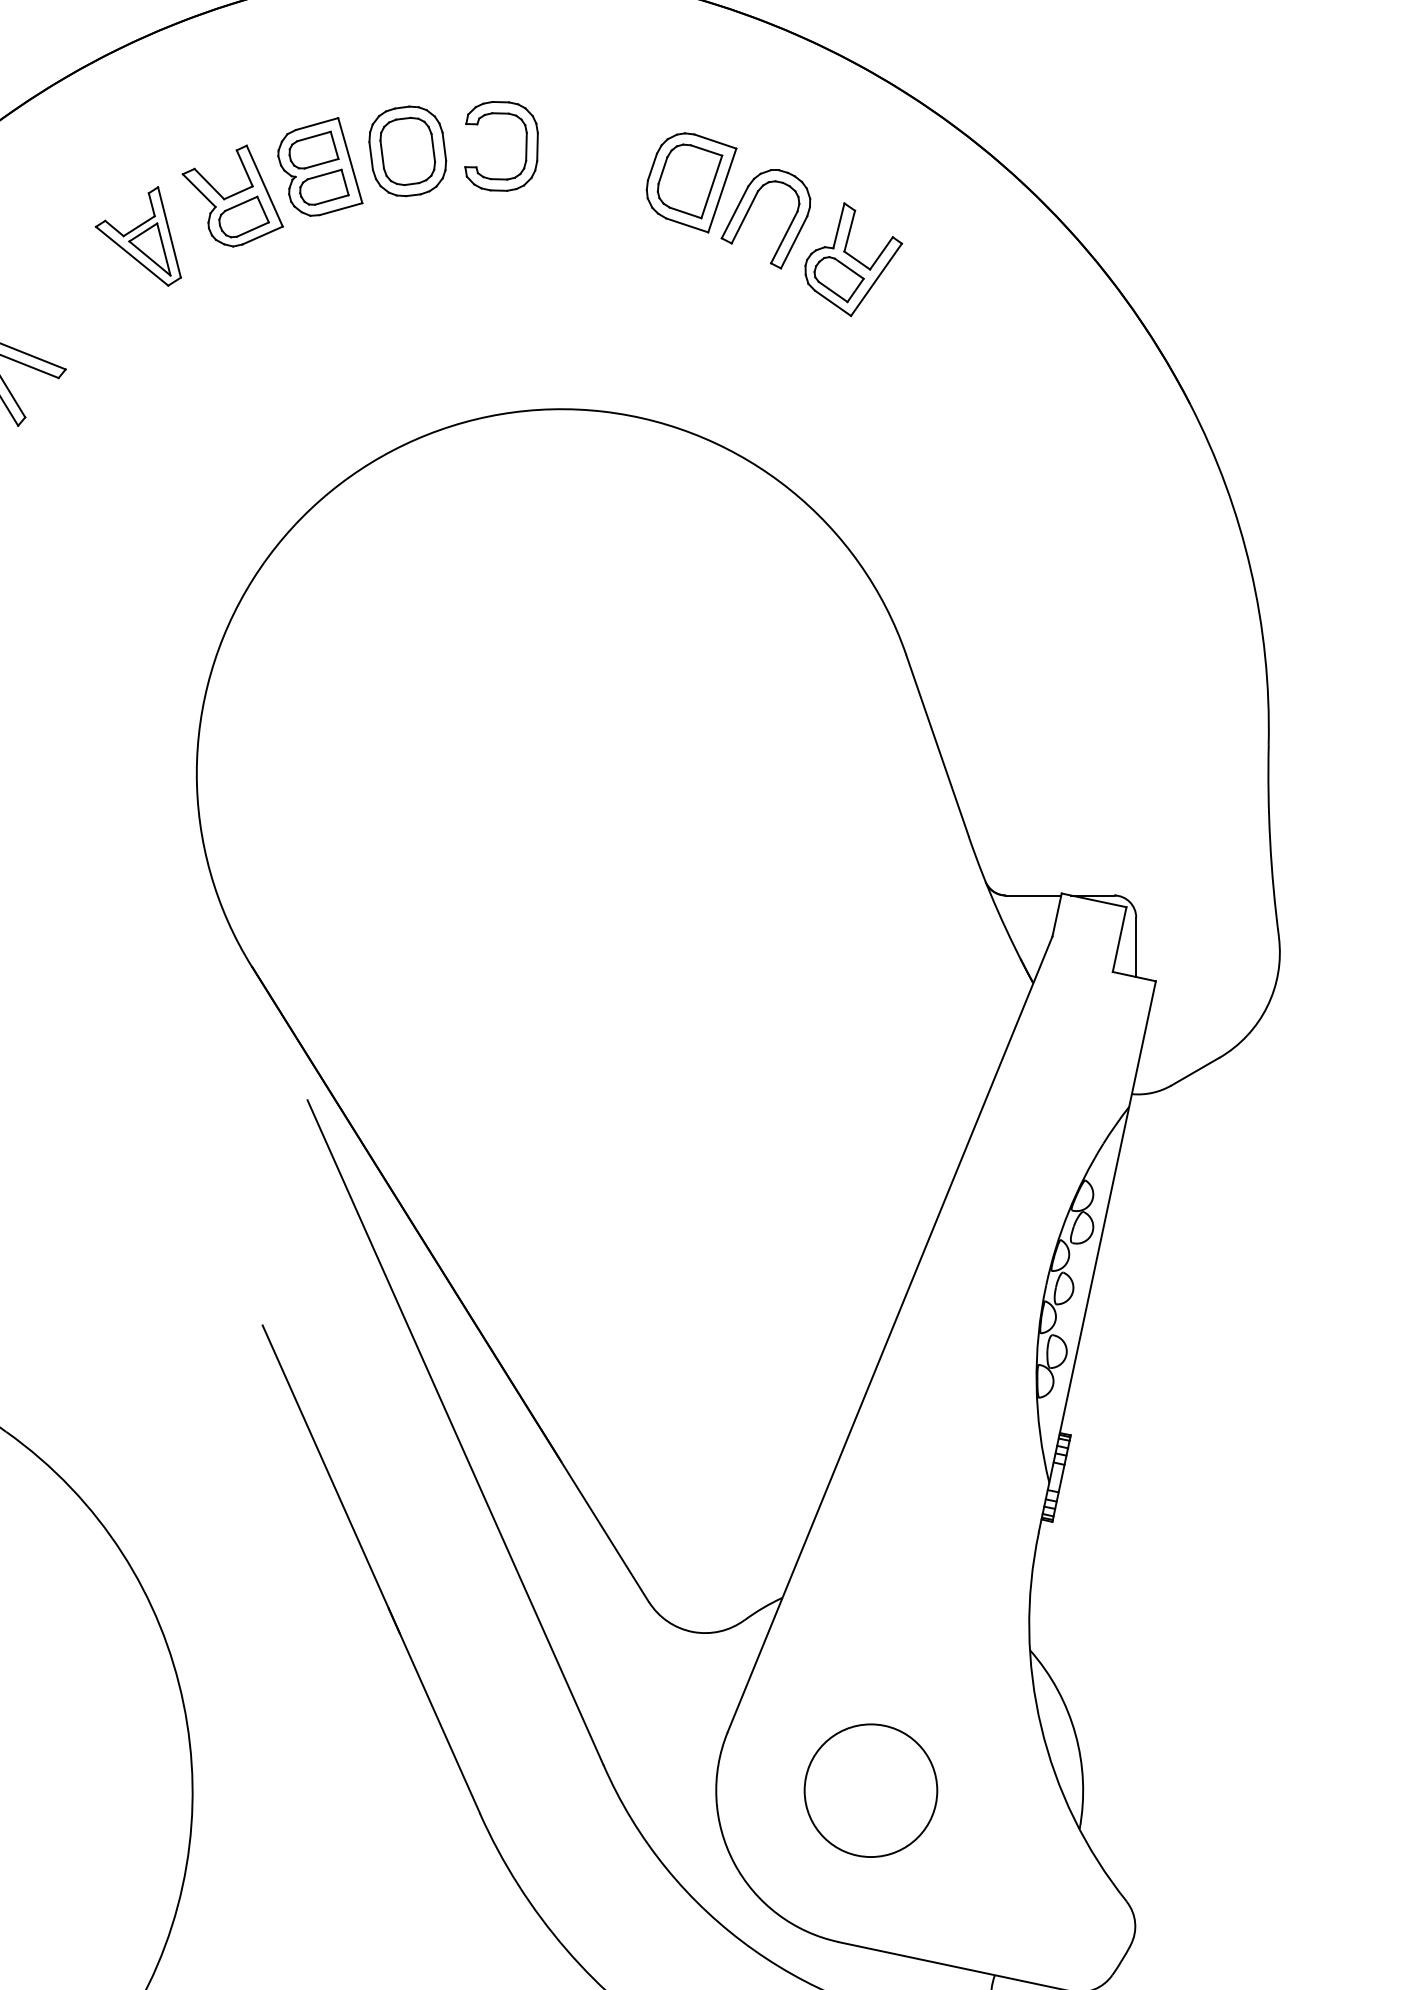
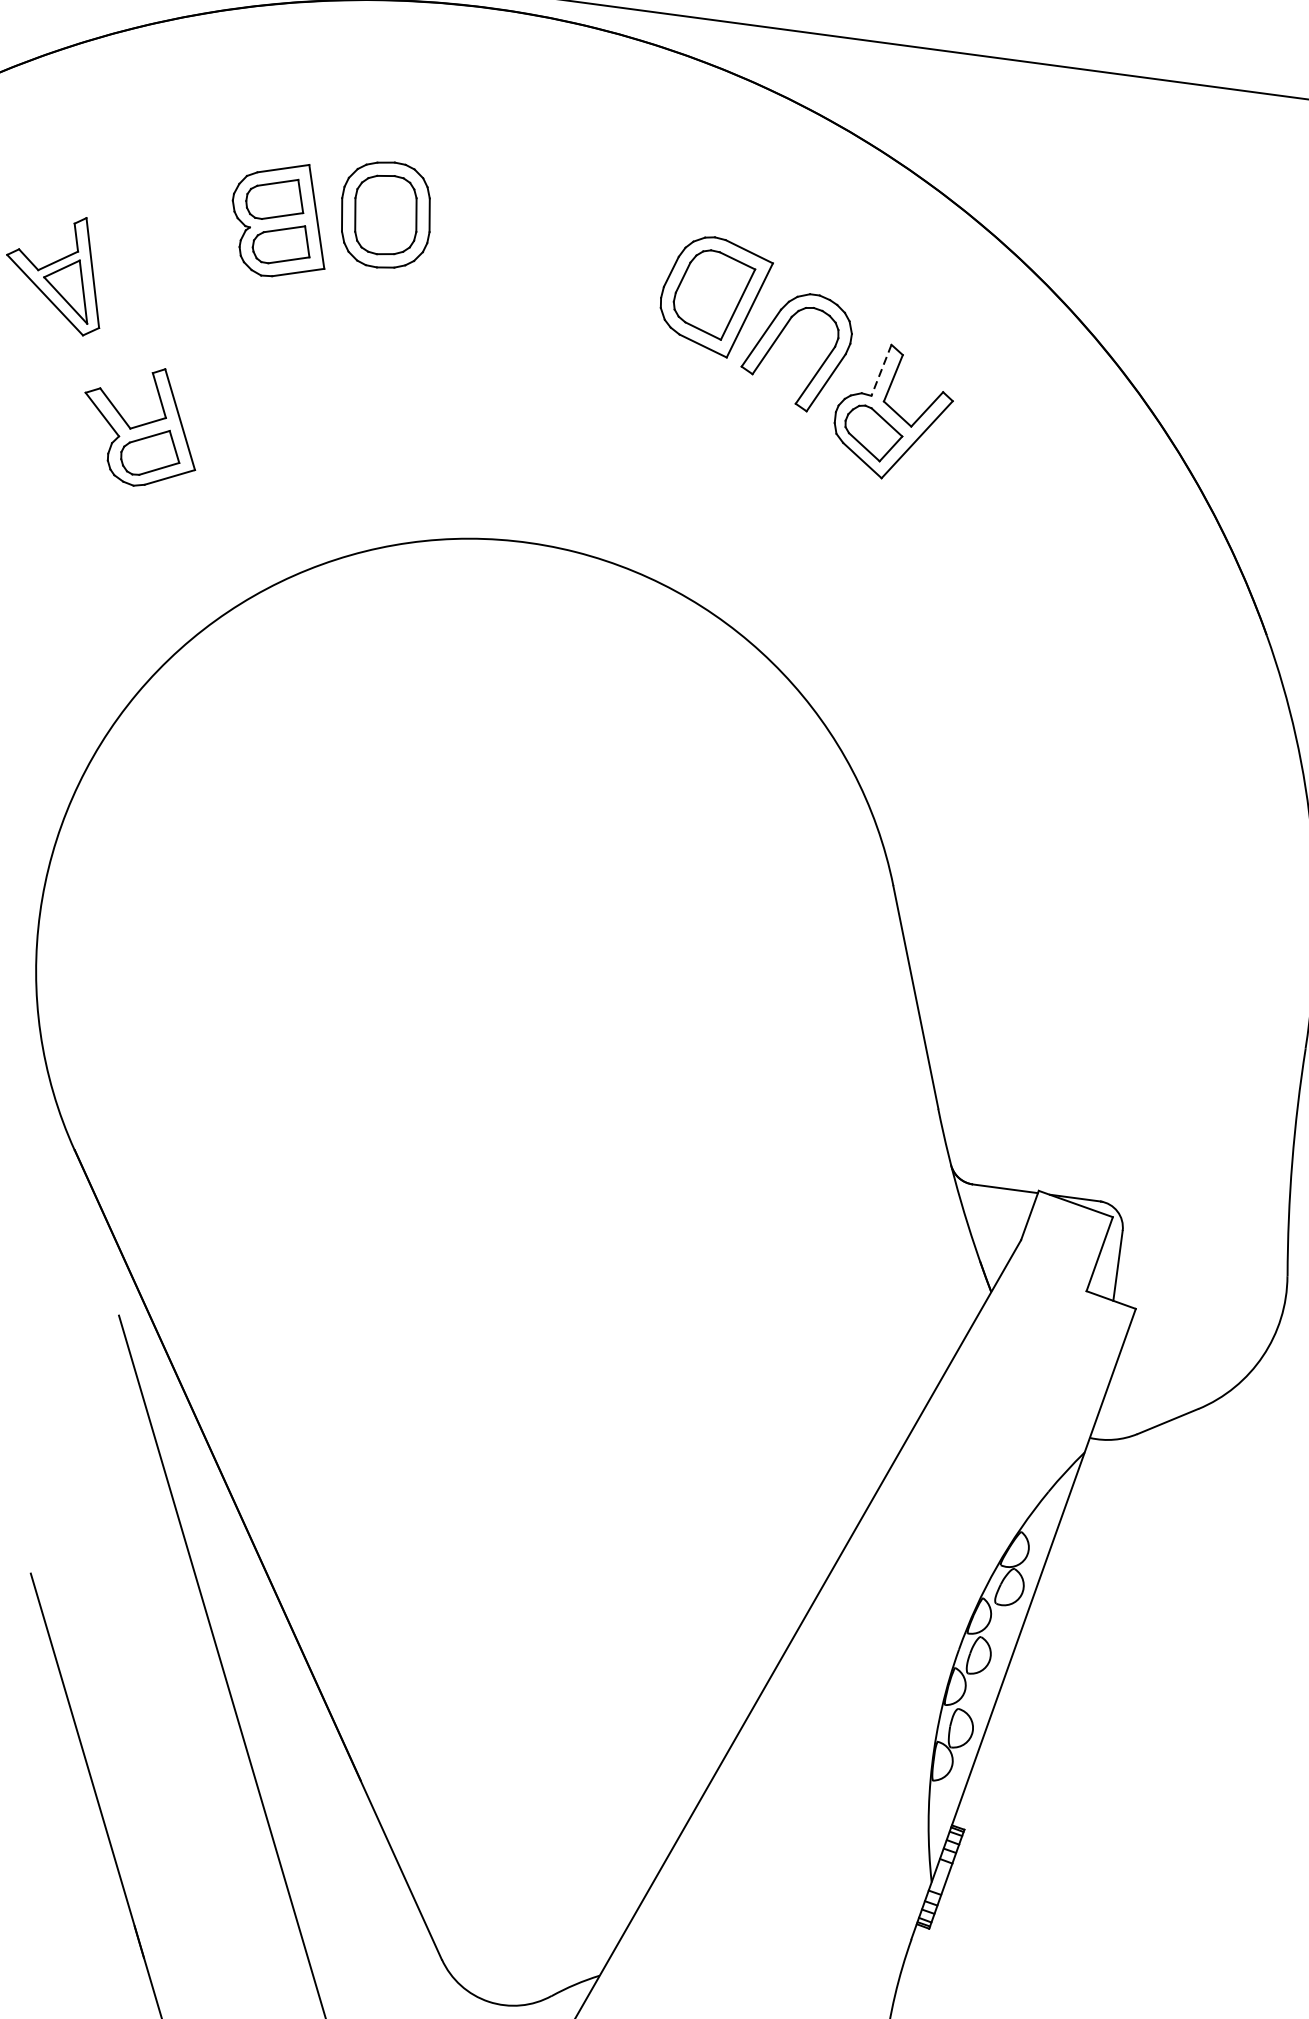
part: (525, 146) -> (525, 227), removed
part: (232, 195) -> (140, 425), moved
line: (838, 226) -> (880, 371), solid -> dashed

